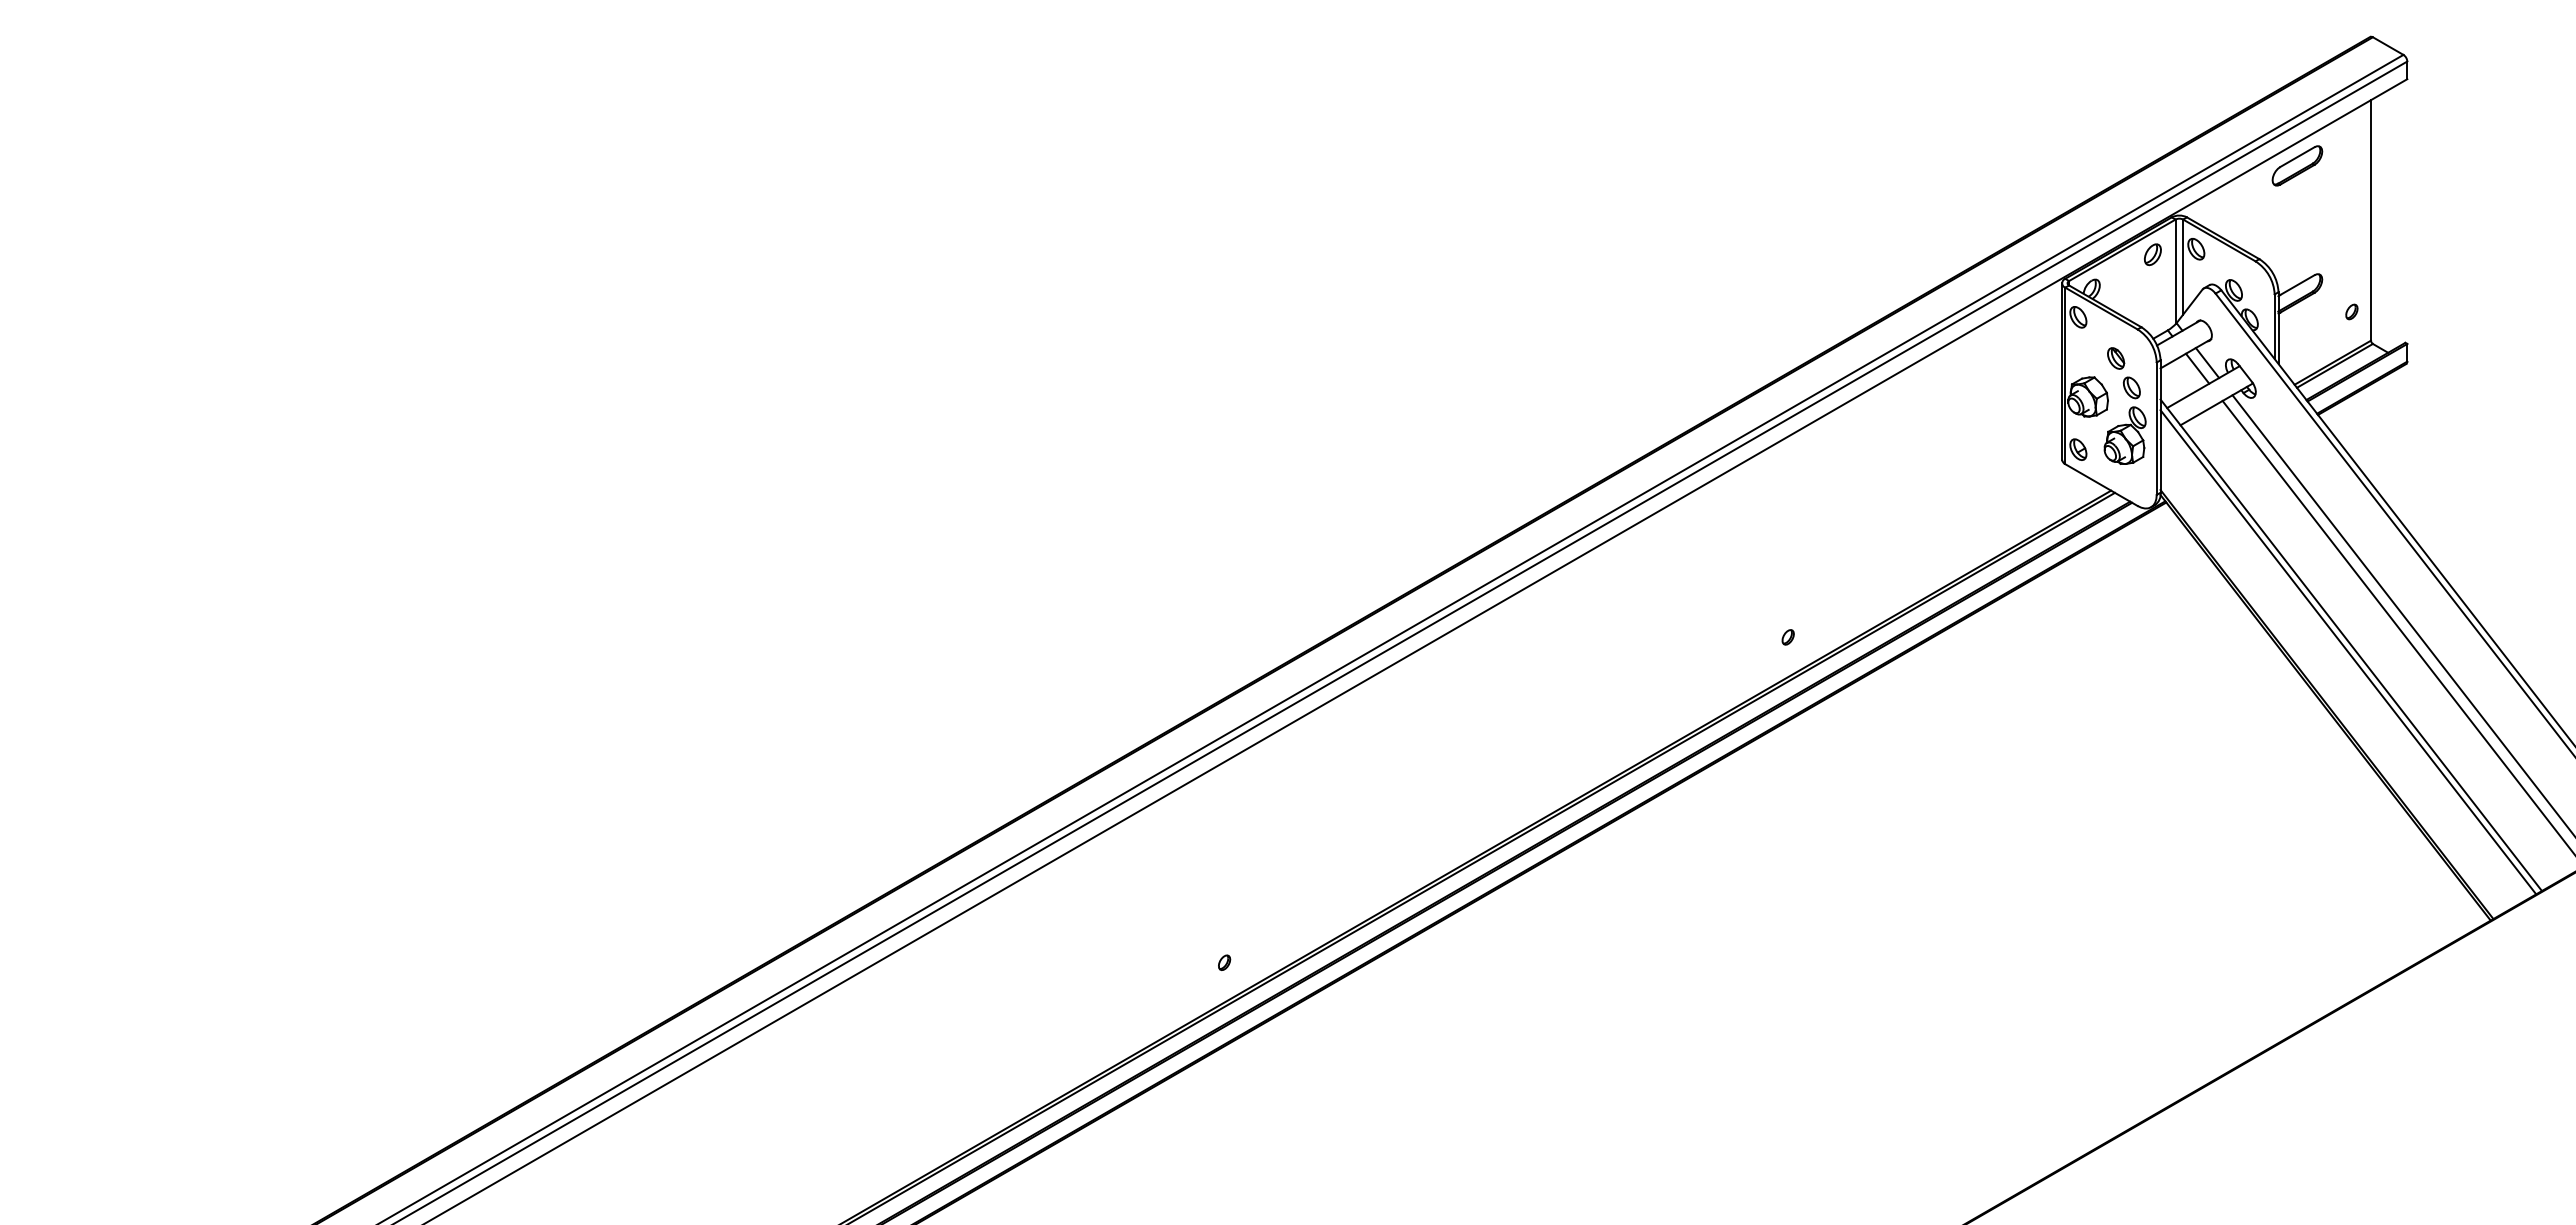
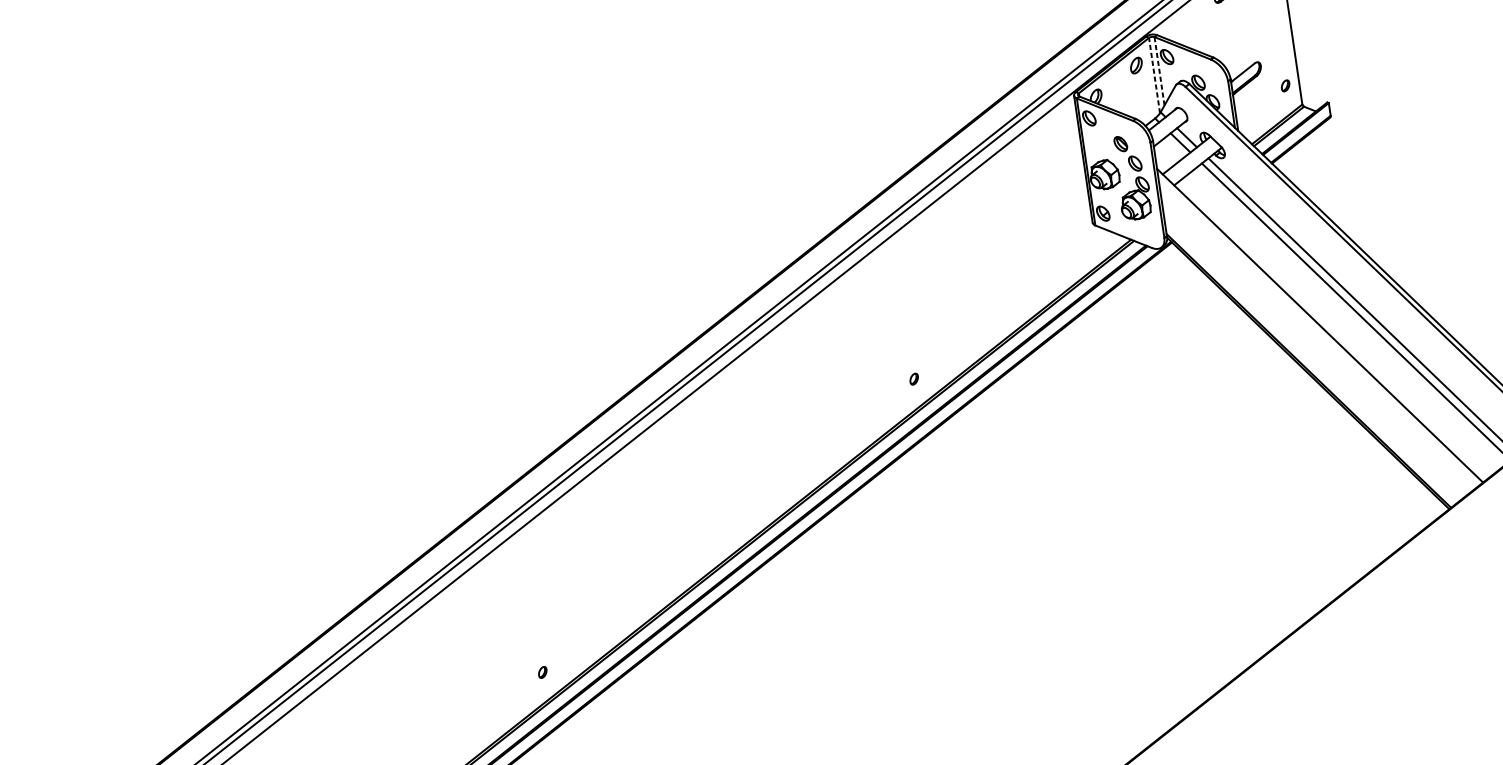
line: (2183, 267) -> (1159, 71), solid -> dashed
line: (2175, 271) -> (1154, 75), solid -> dashed
line: (2348, 652) -> (1318, 331), removed

